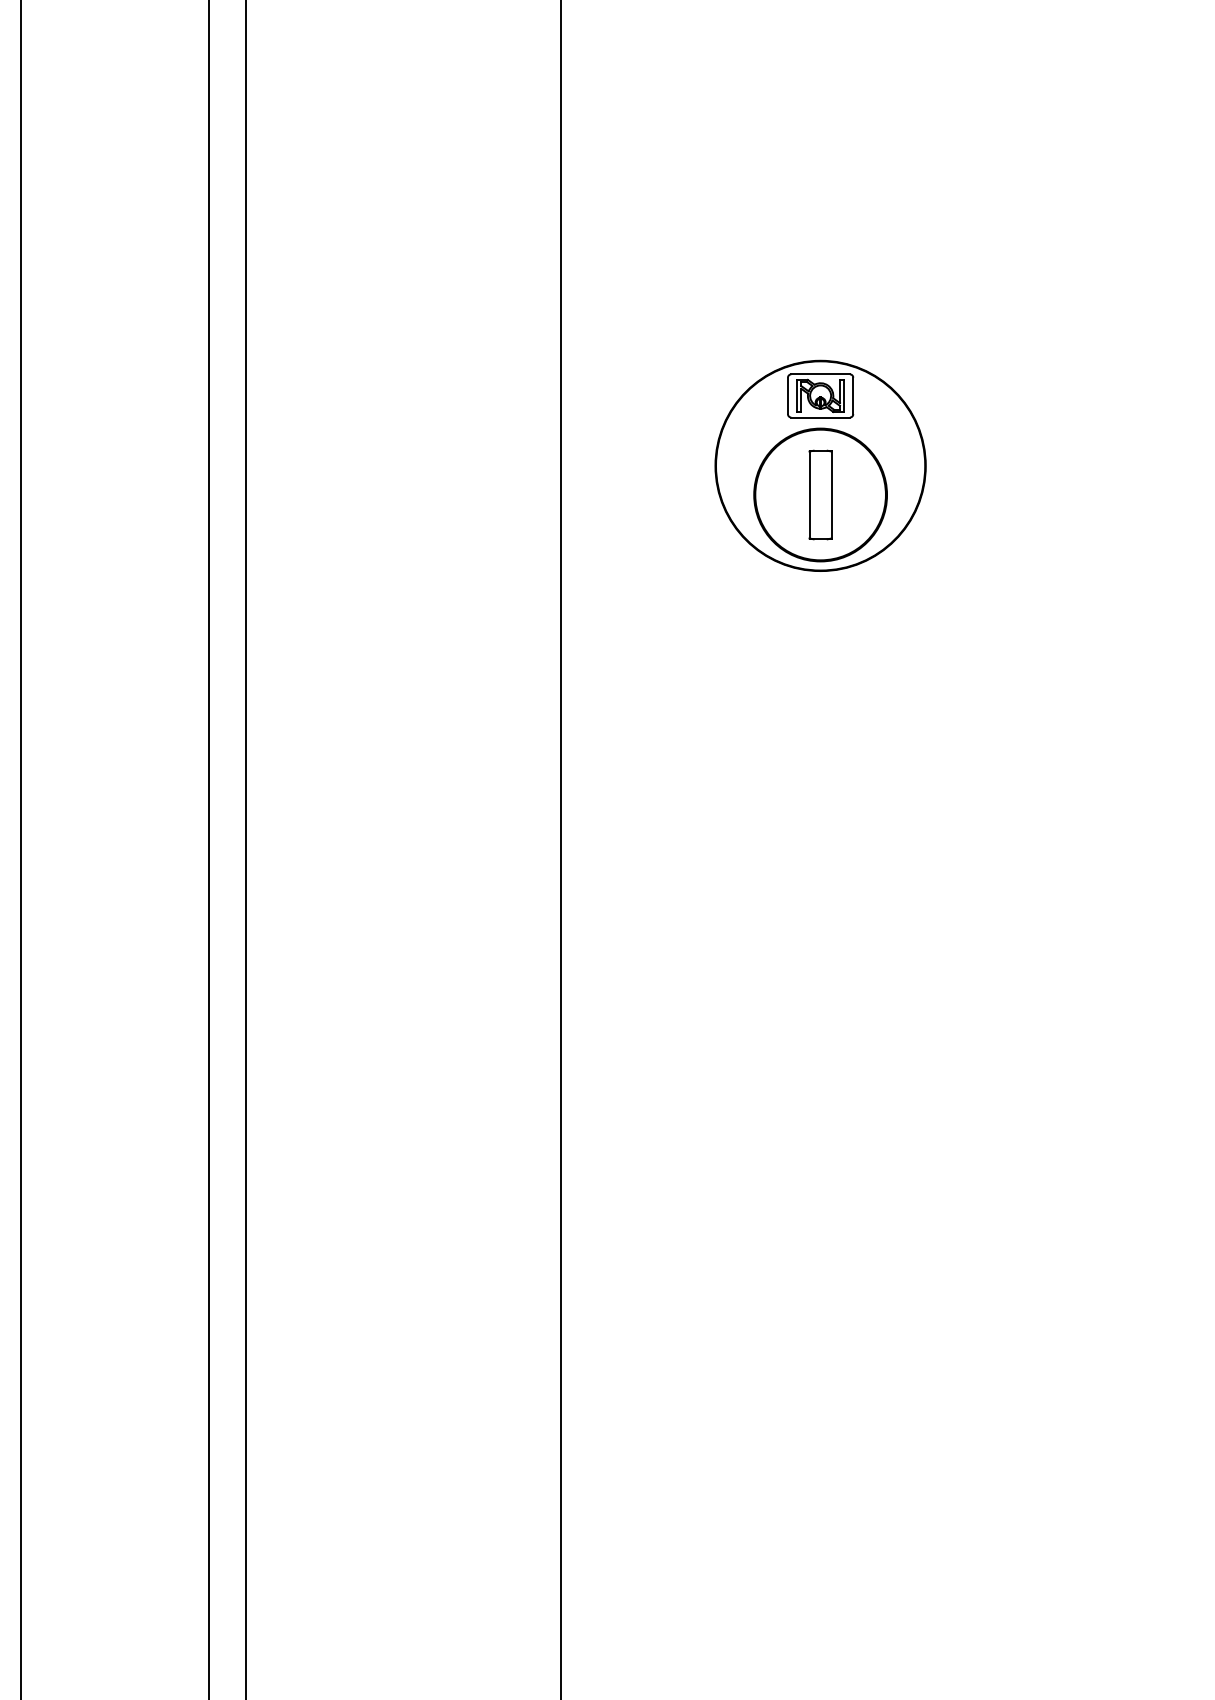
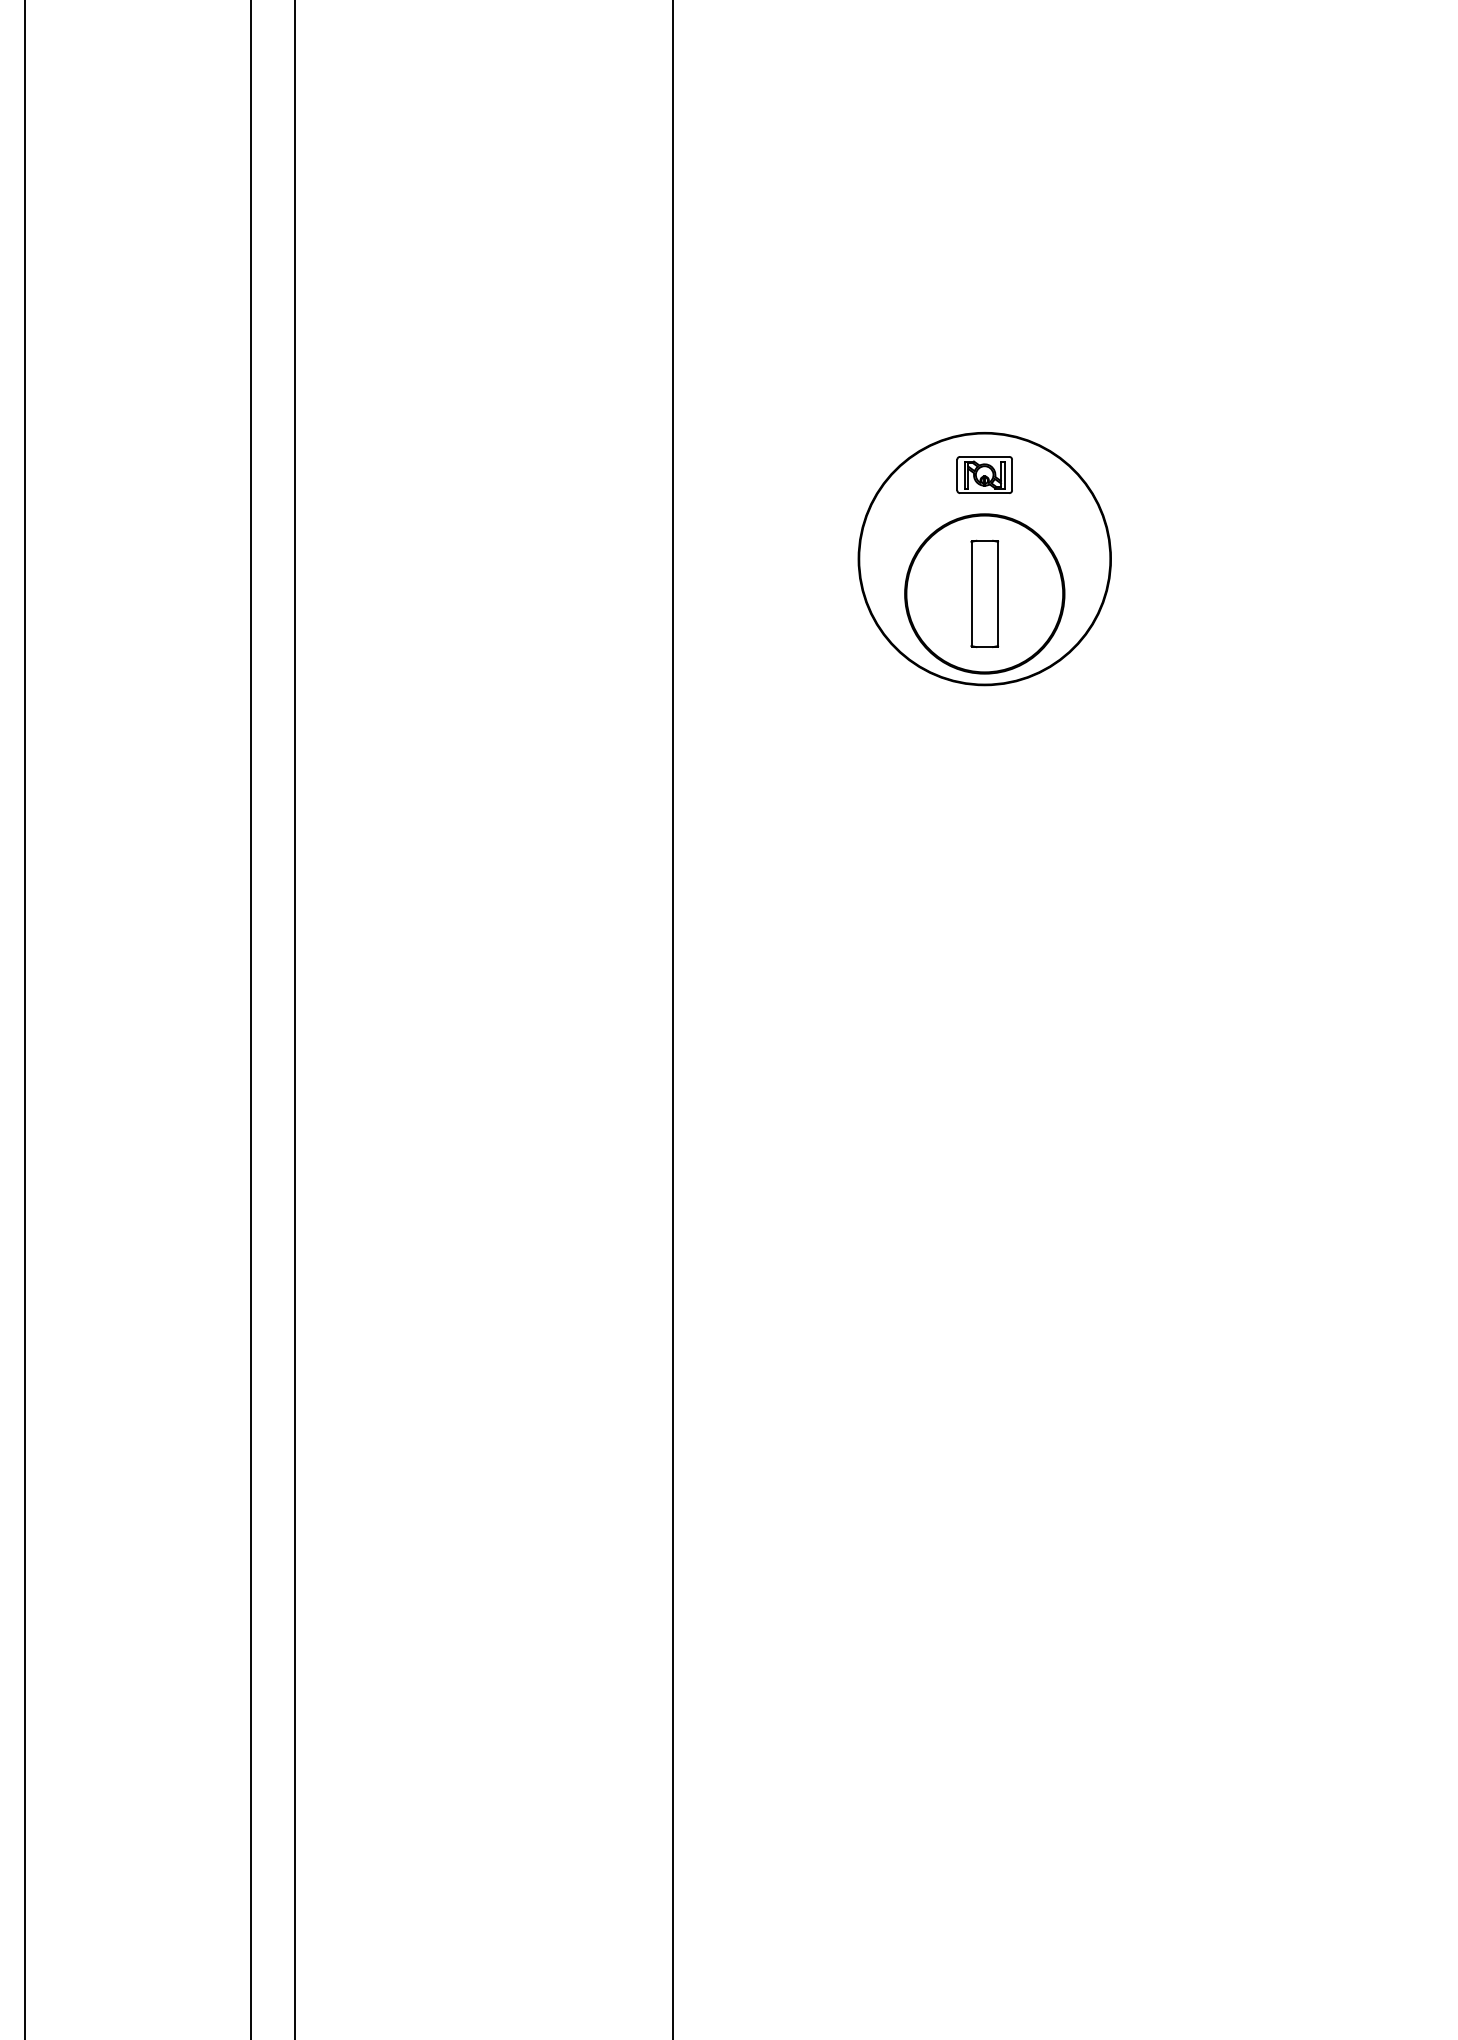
part: (820, 395) -> (984, 474), size x0.7

